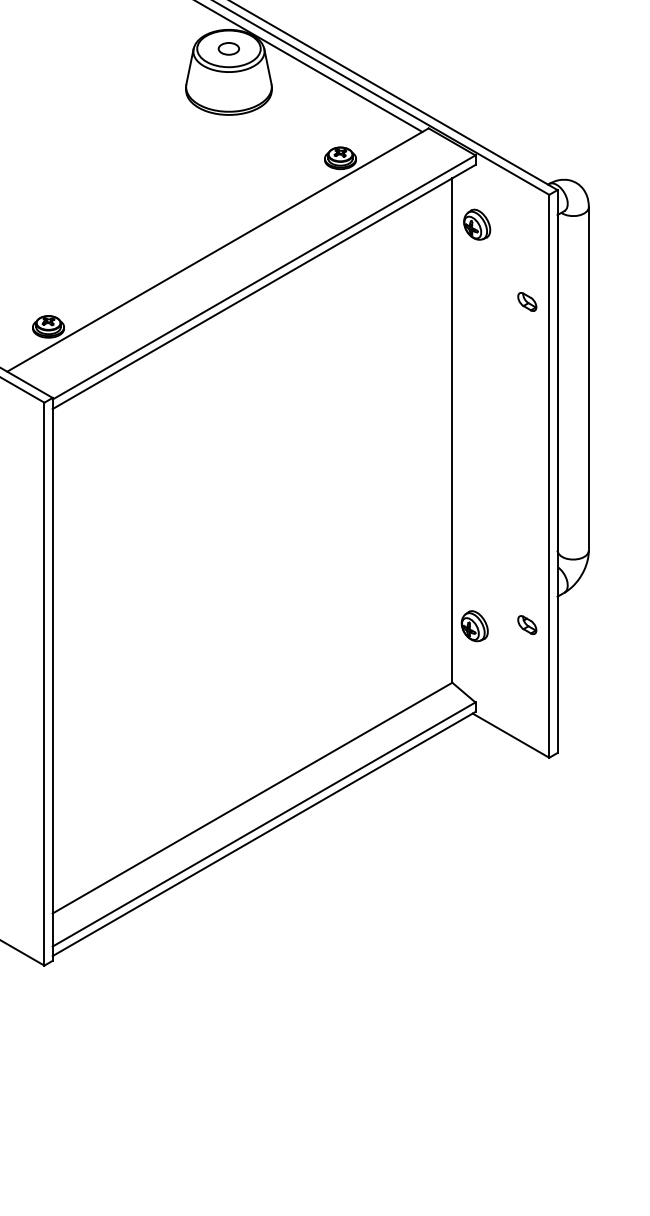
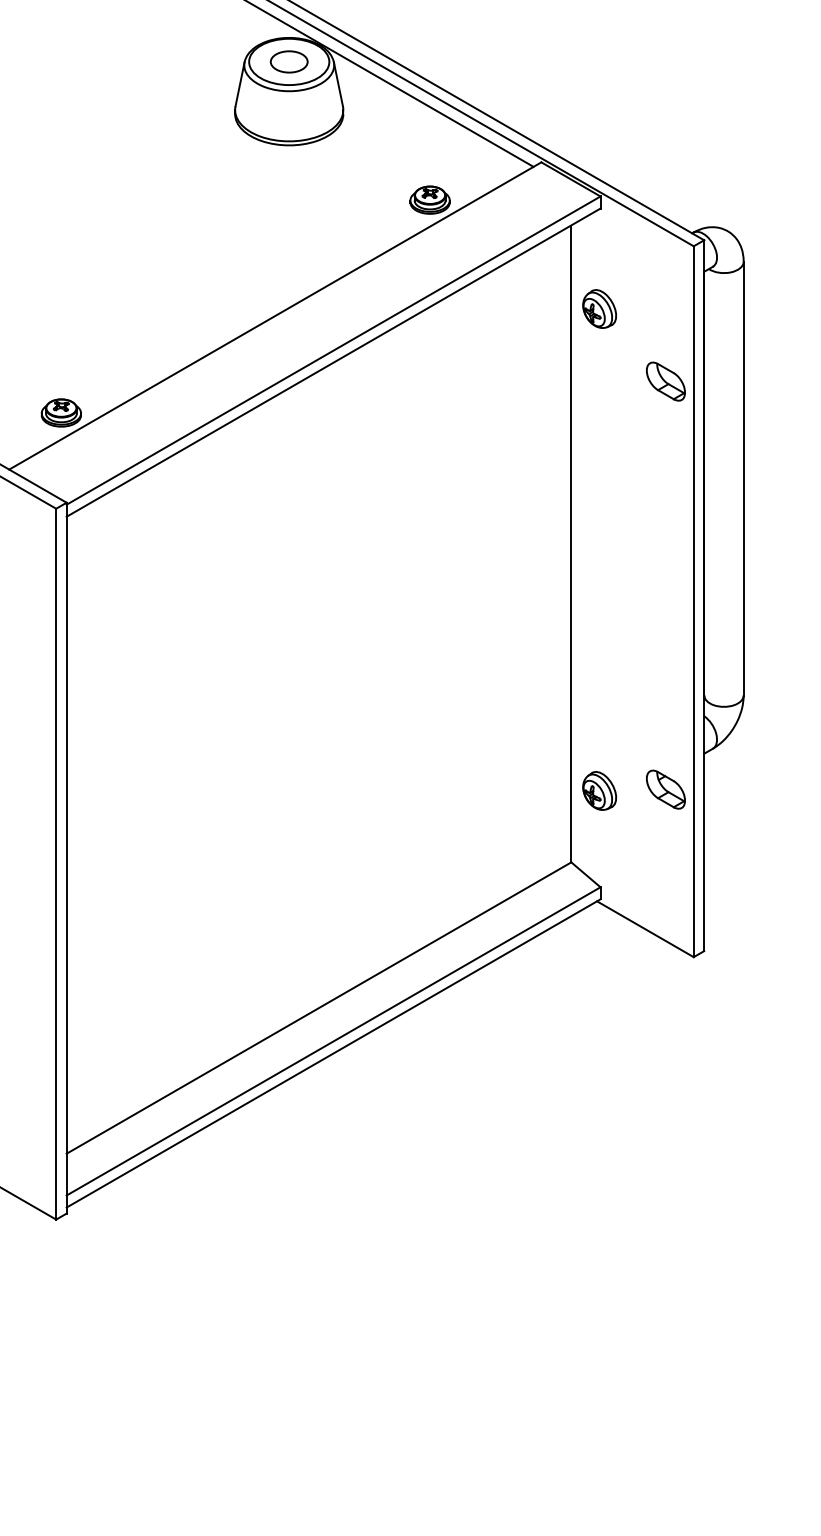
part: (228, 48) -> (288, 61), size x1.43
part: (477, 224) -> (599, 308), moved
part: (526, 301) -> (665, 381), size x1.67
part: (526, 625) -> (665, 789), size x1.67

